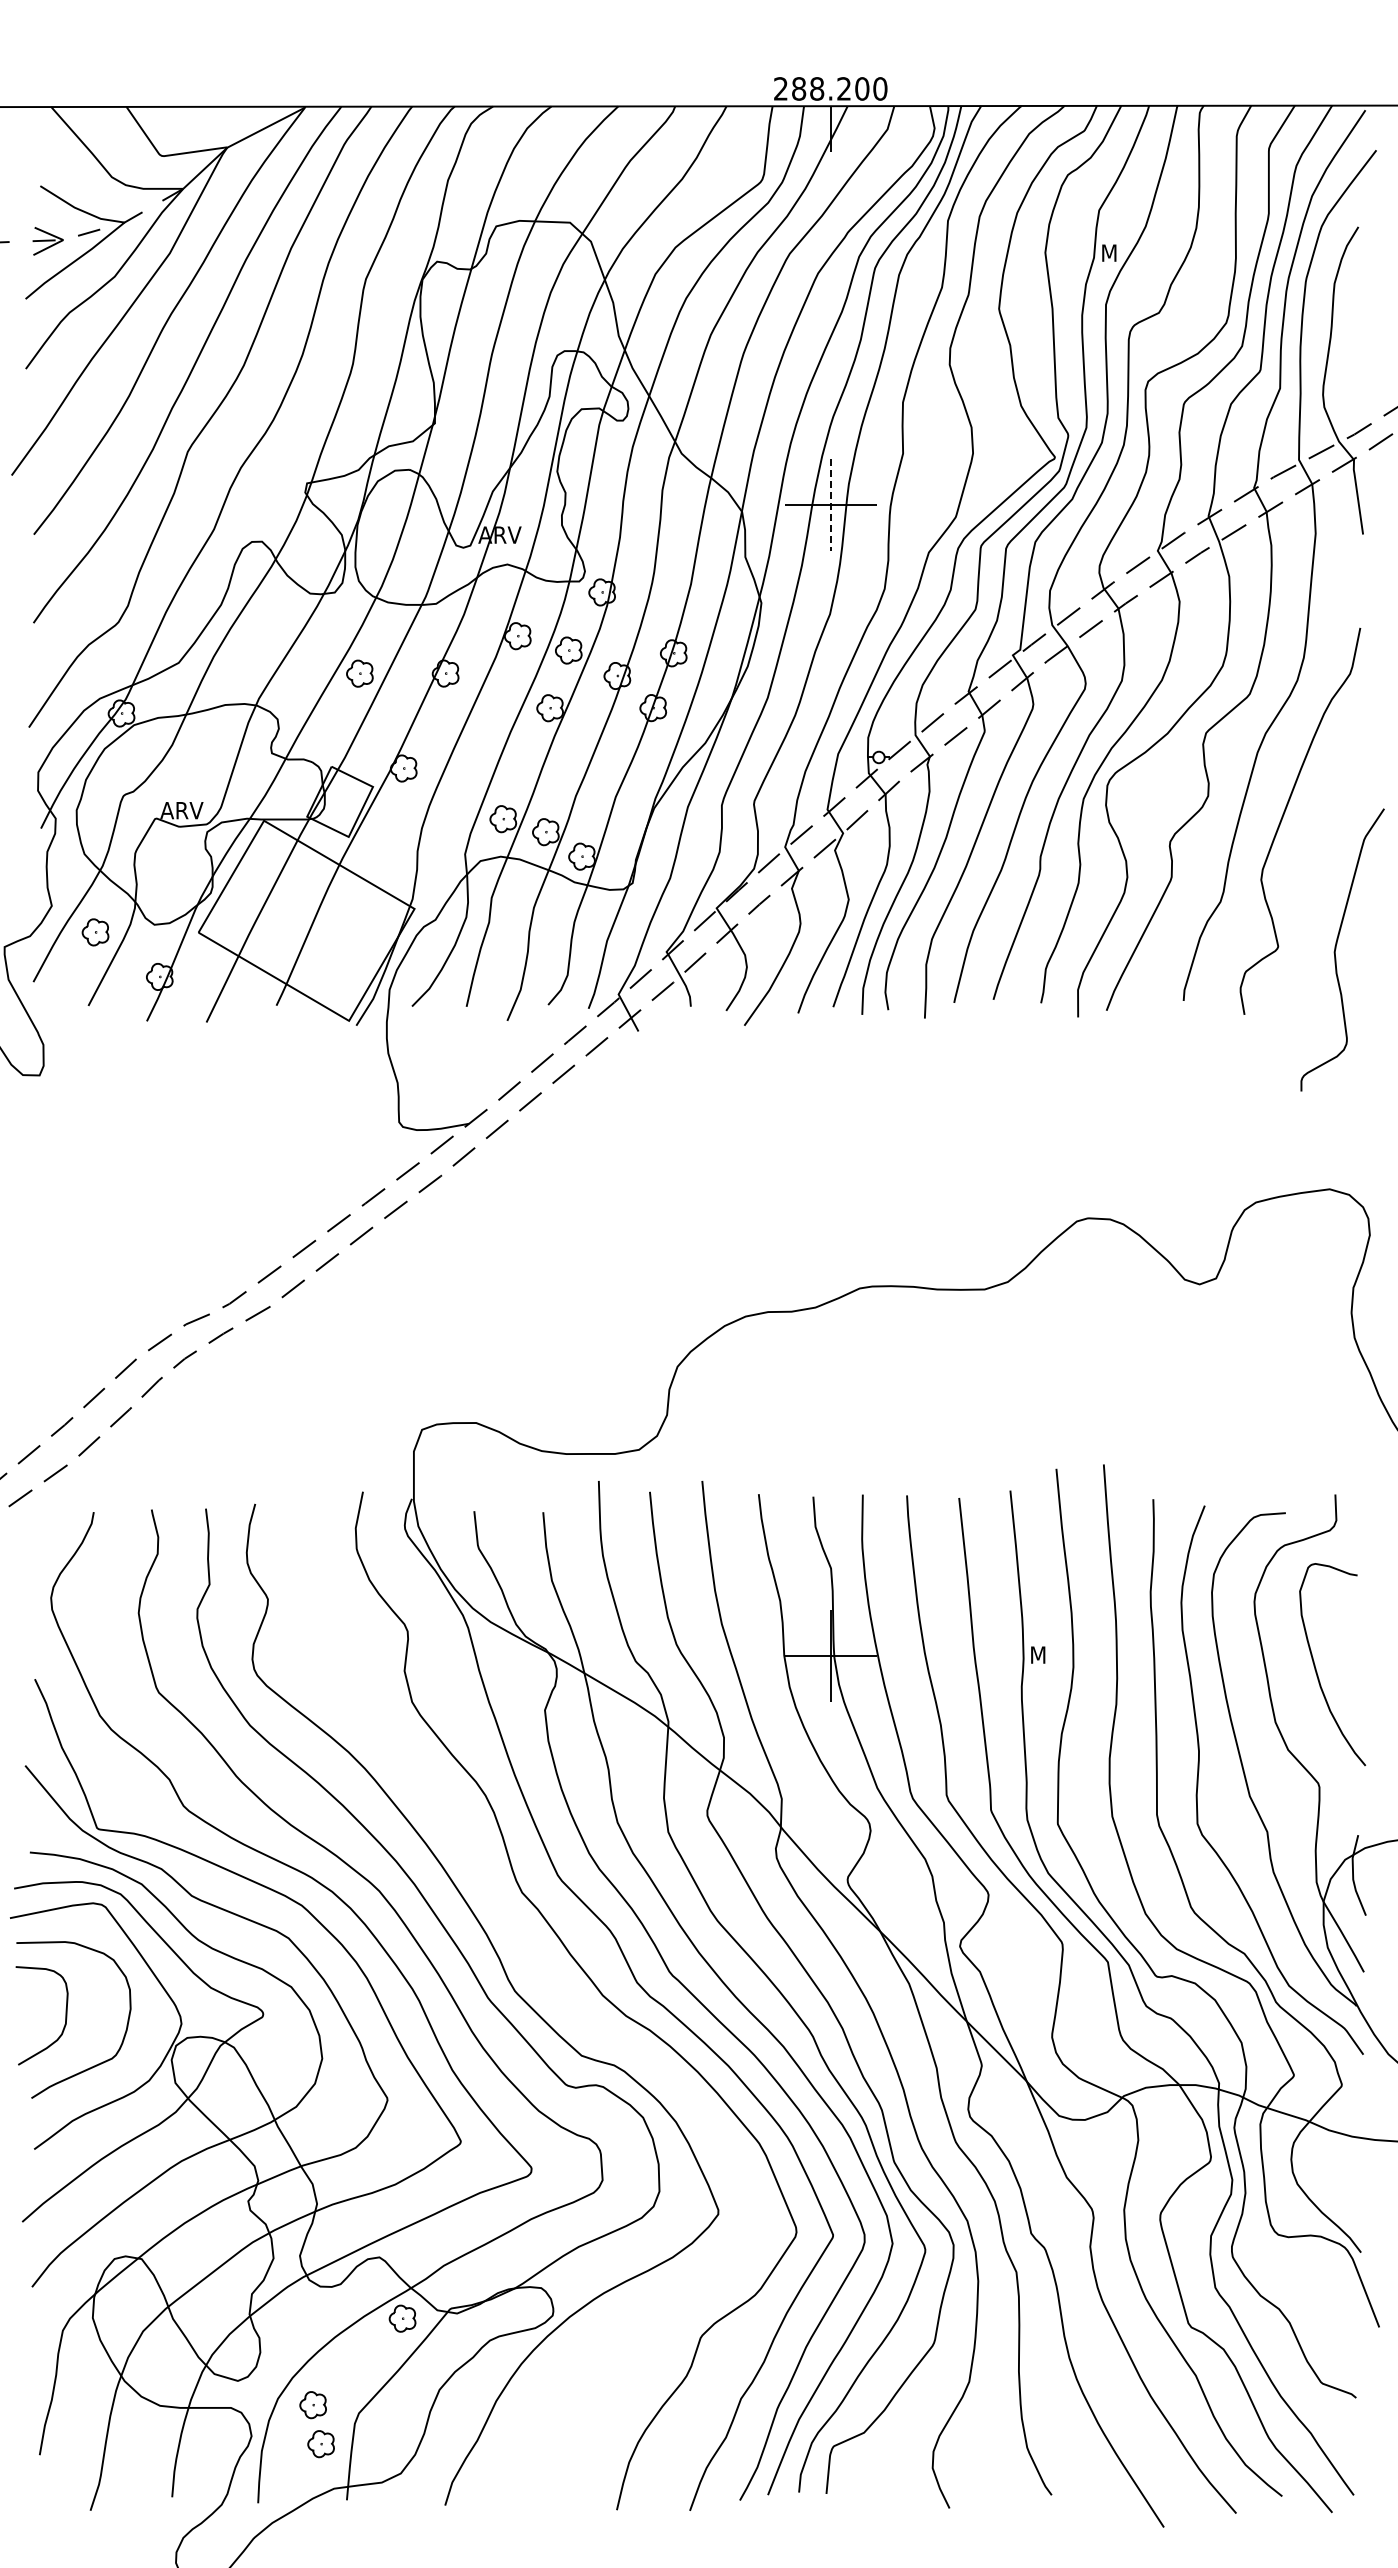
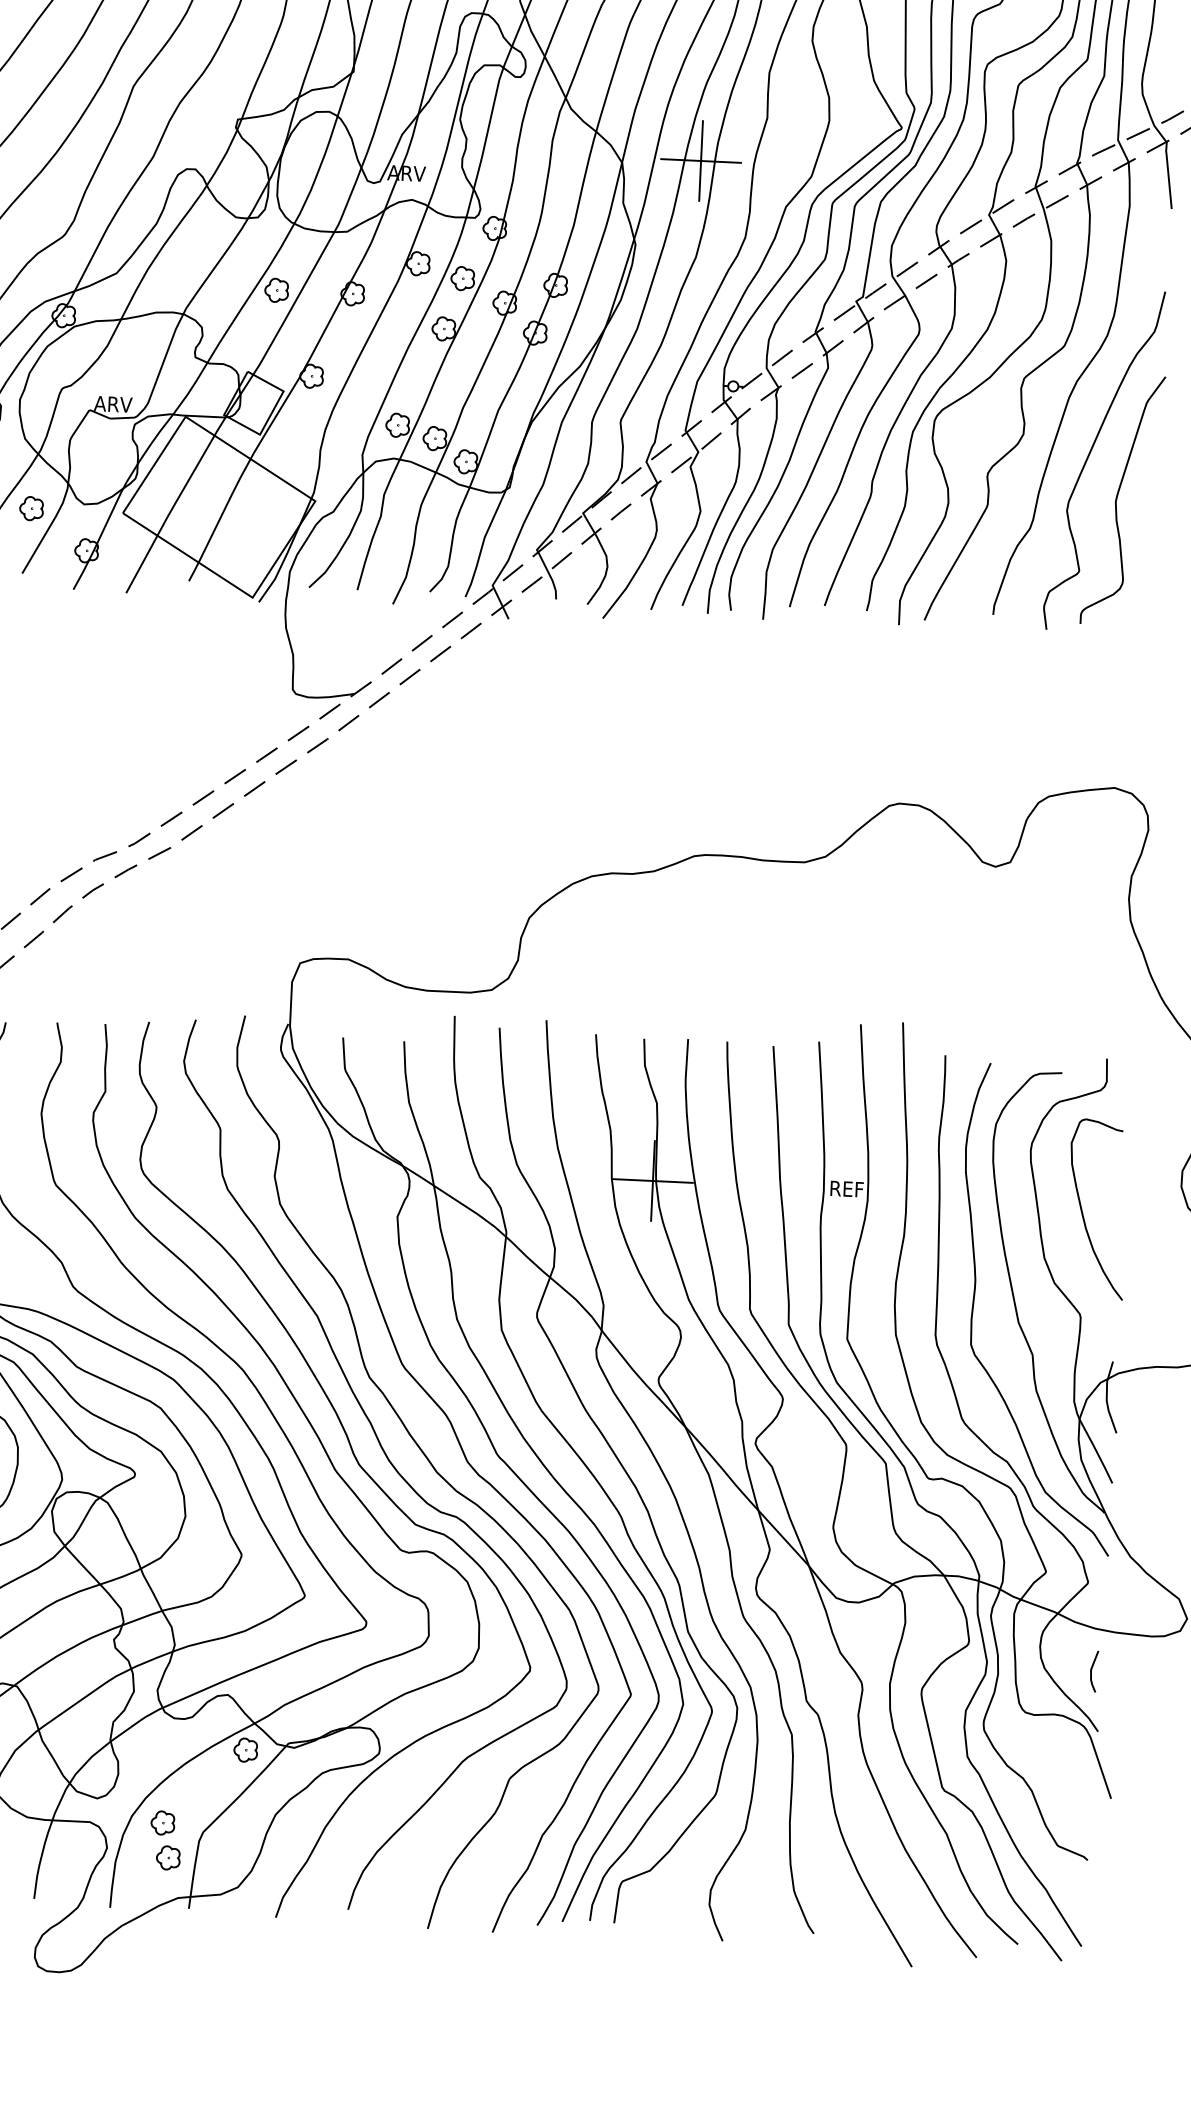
line: (830, 505) -> (700, 161), dashed -> solid
curve: (1336, 949) -> (1117, 499), moved
text: (1050, 1654) -> (847, 1188), M -> REF
curve: (545, 1982) -> (386, 1458), added
line: (1351, 2182) -> (1092, 1669), added

